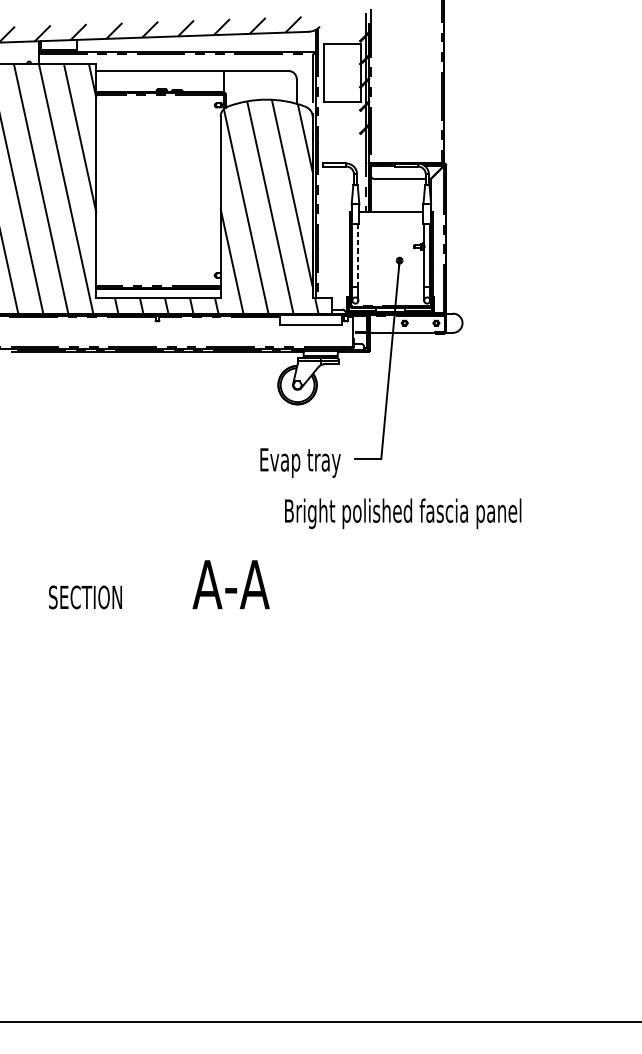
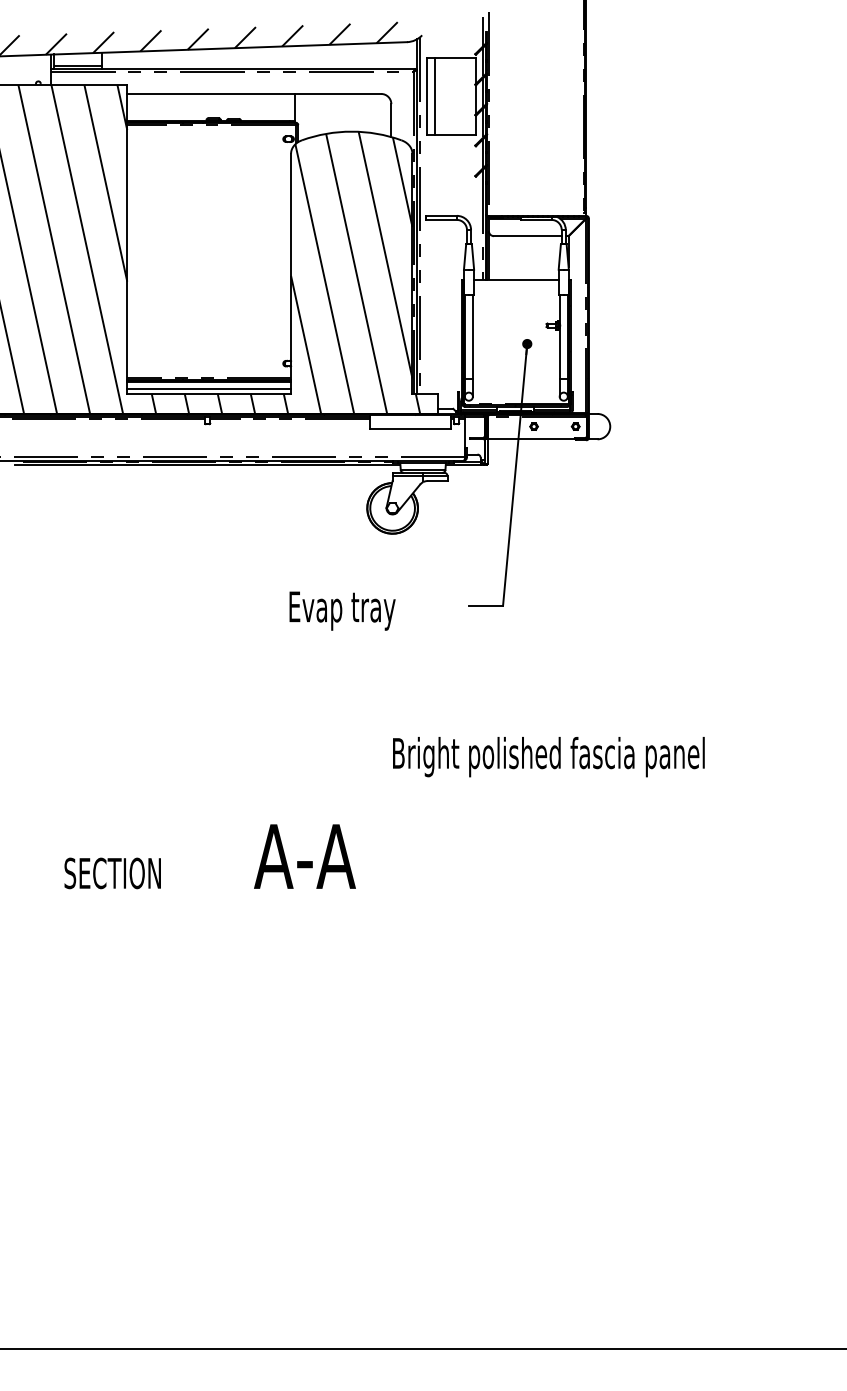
line: (330, 73) -> (435, 96), added
line: (358, 255) -> (472, 337), dashed -> solid
line: (158, 294) -> (209, 388), added
text: (300, 462) -> (342, 610), moved
text: (402, 514) -> (548, 757), moved
text: (158, 584) -> (209, 856), moved

